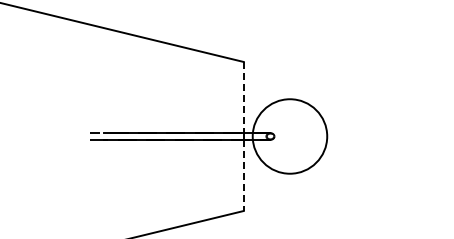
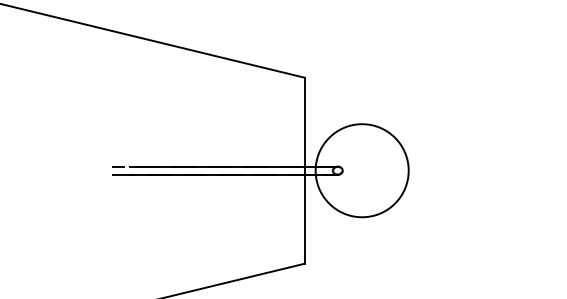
line: (243, 97) -> (304, 122), dashed -> solid
line: (243, 175) -> (304, 219), dashed -> solid

